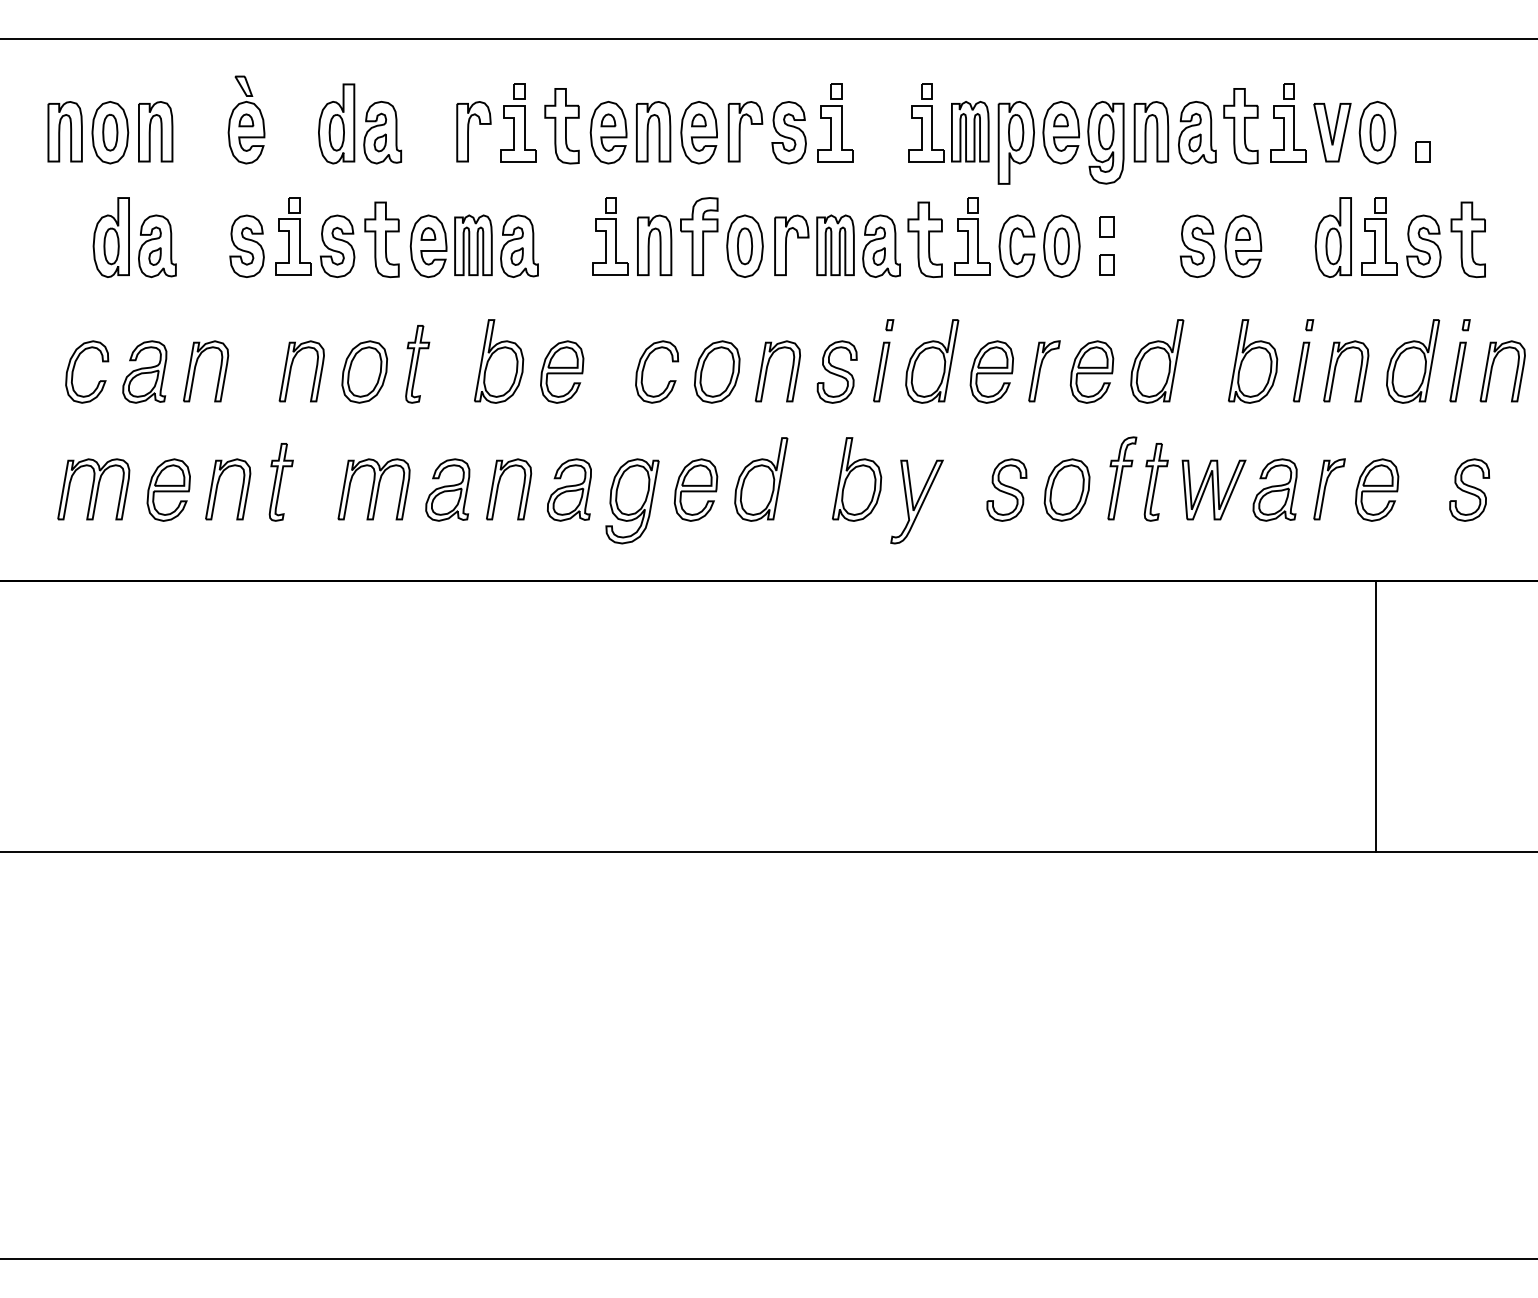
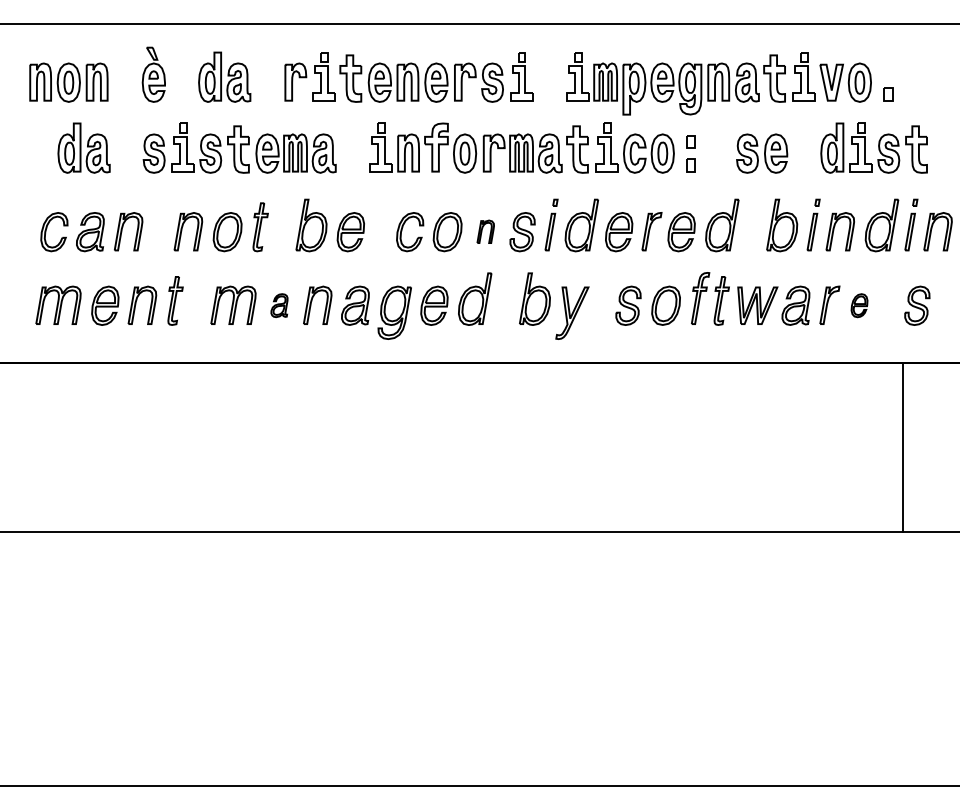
part: (777, 371) -> (485, 231), size x0.6
part: (447, 489) -> (279, 305), size x0.6
part: (1376, 489) -> (859, 305), size x0.6
line: (1375, 715) -> (902, 446), moved

